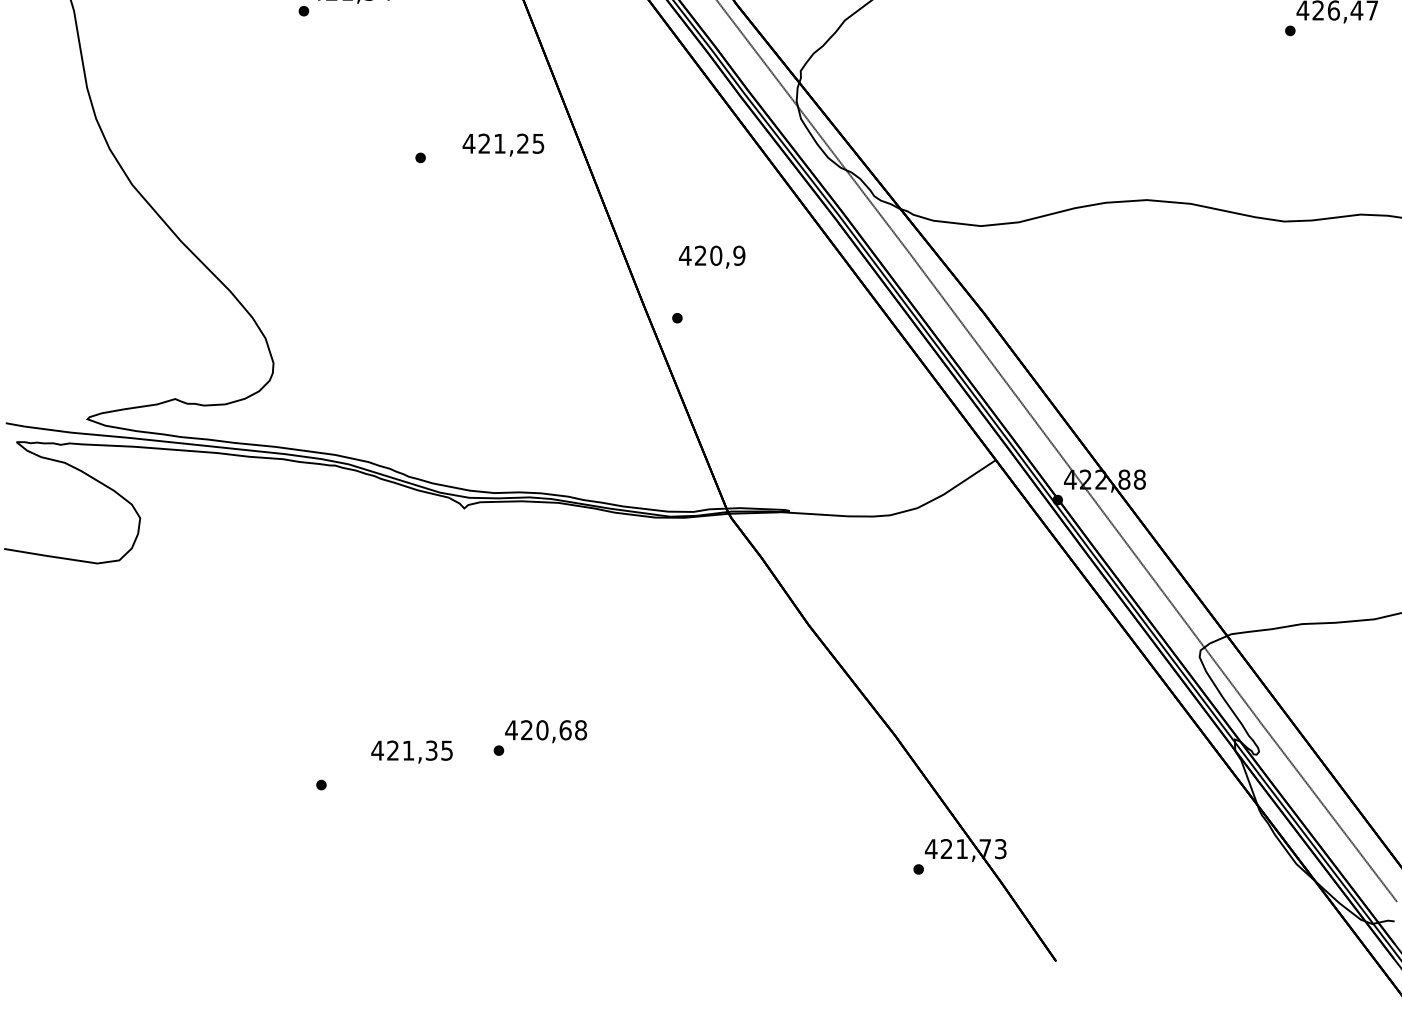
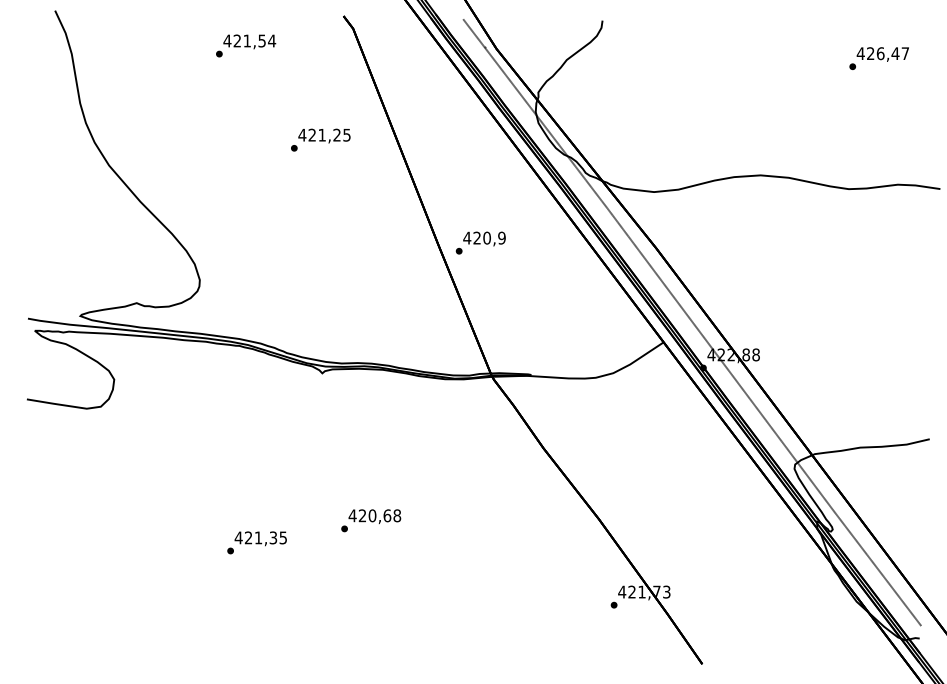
text: (503, 144) -> (324, 135), moved
text: (712, 256) -> (484, 238), moved
text: (411, 751) -> (260, 538), moved

